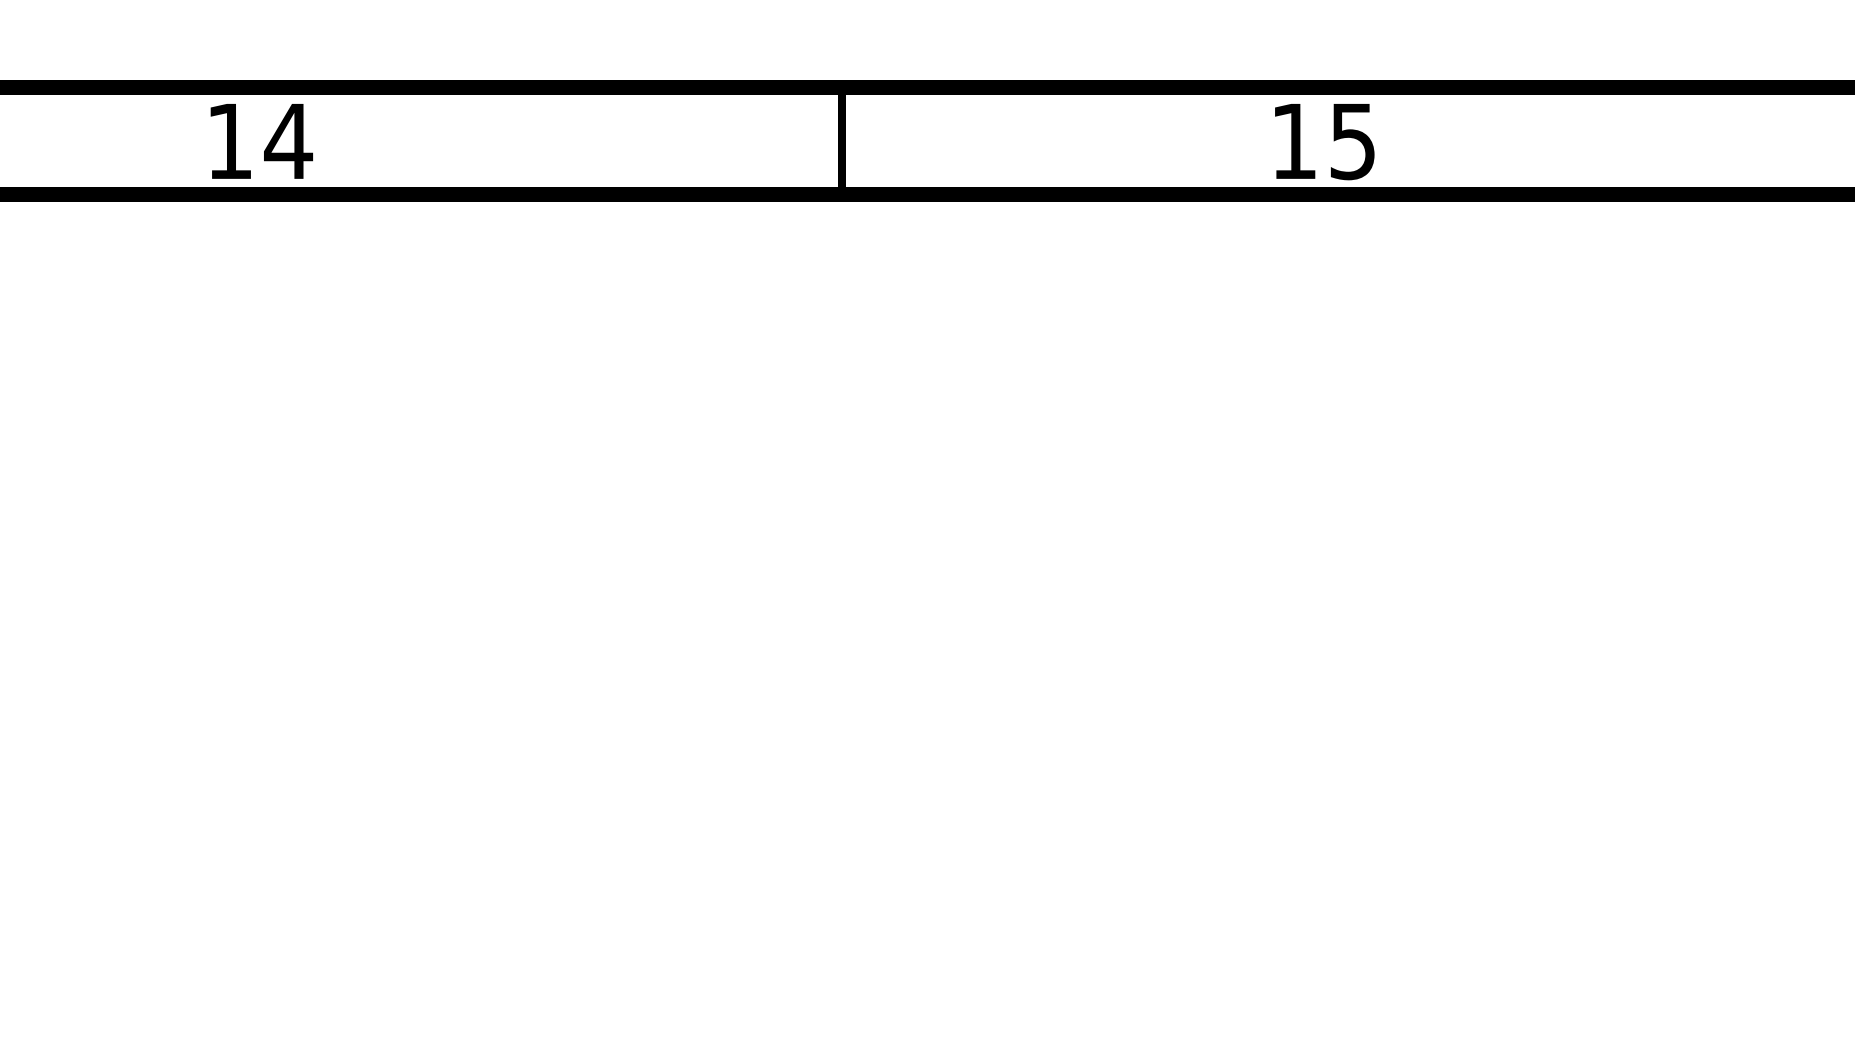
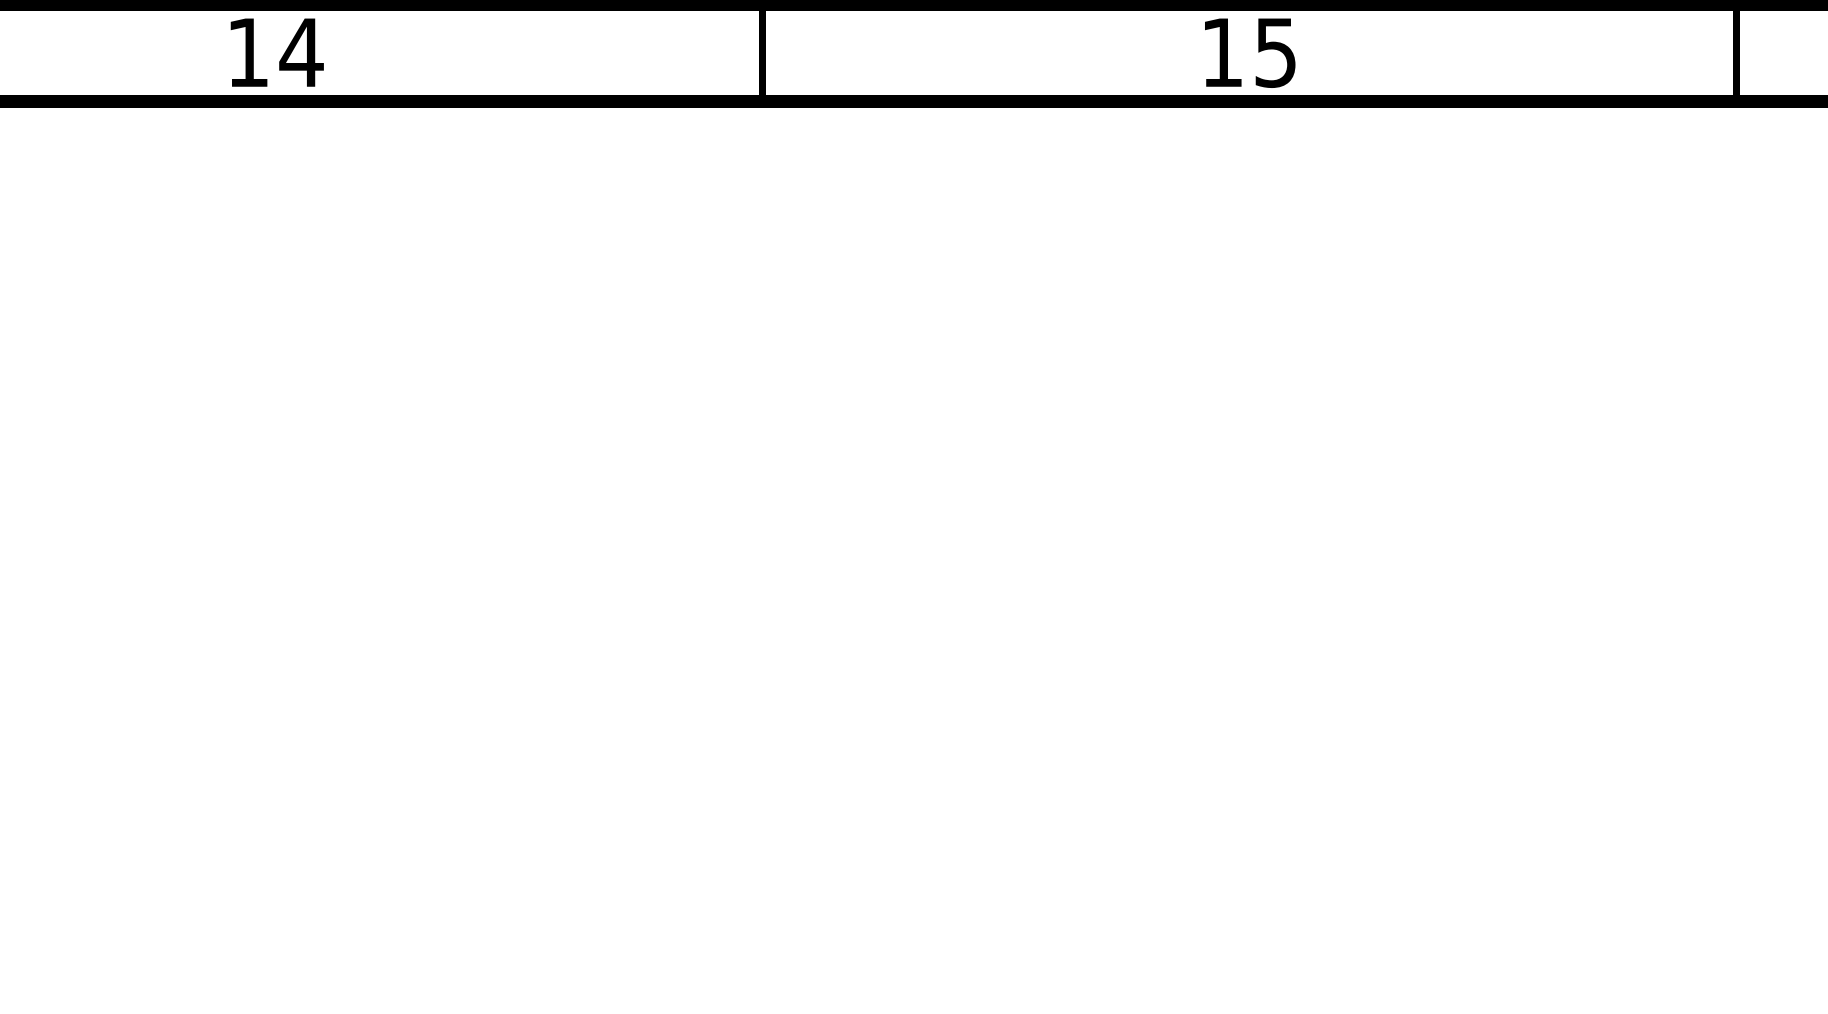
text: (260, 141) -> (276, 52), moved
text: (1325, 141) -> (1250, 52), moved

